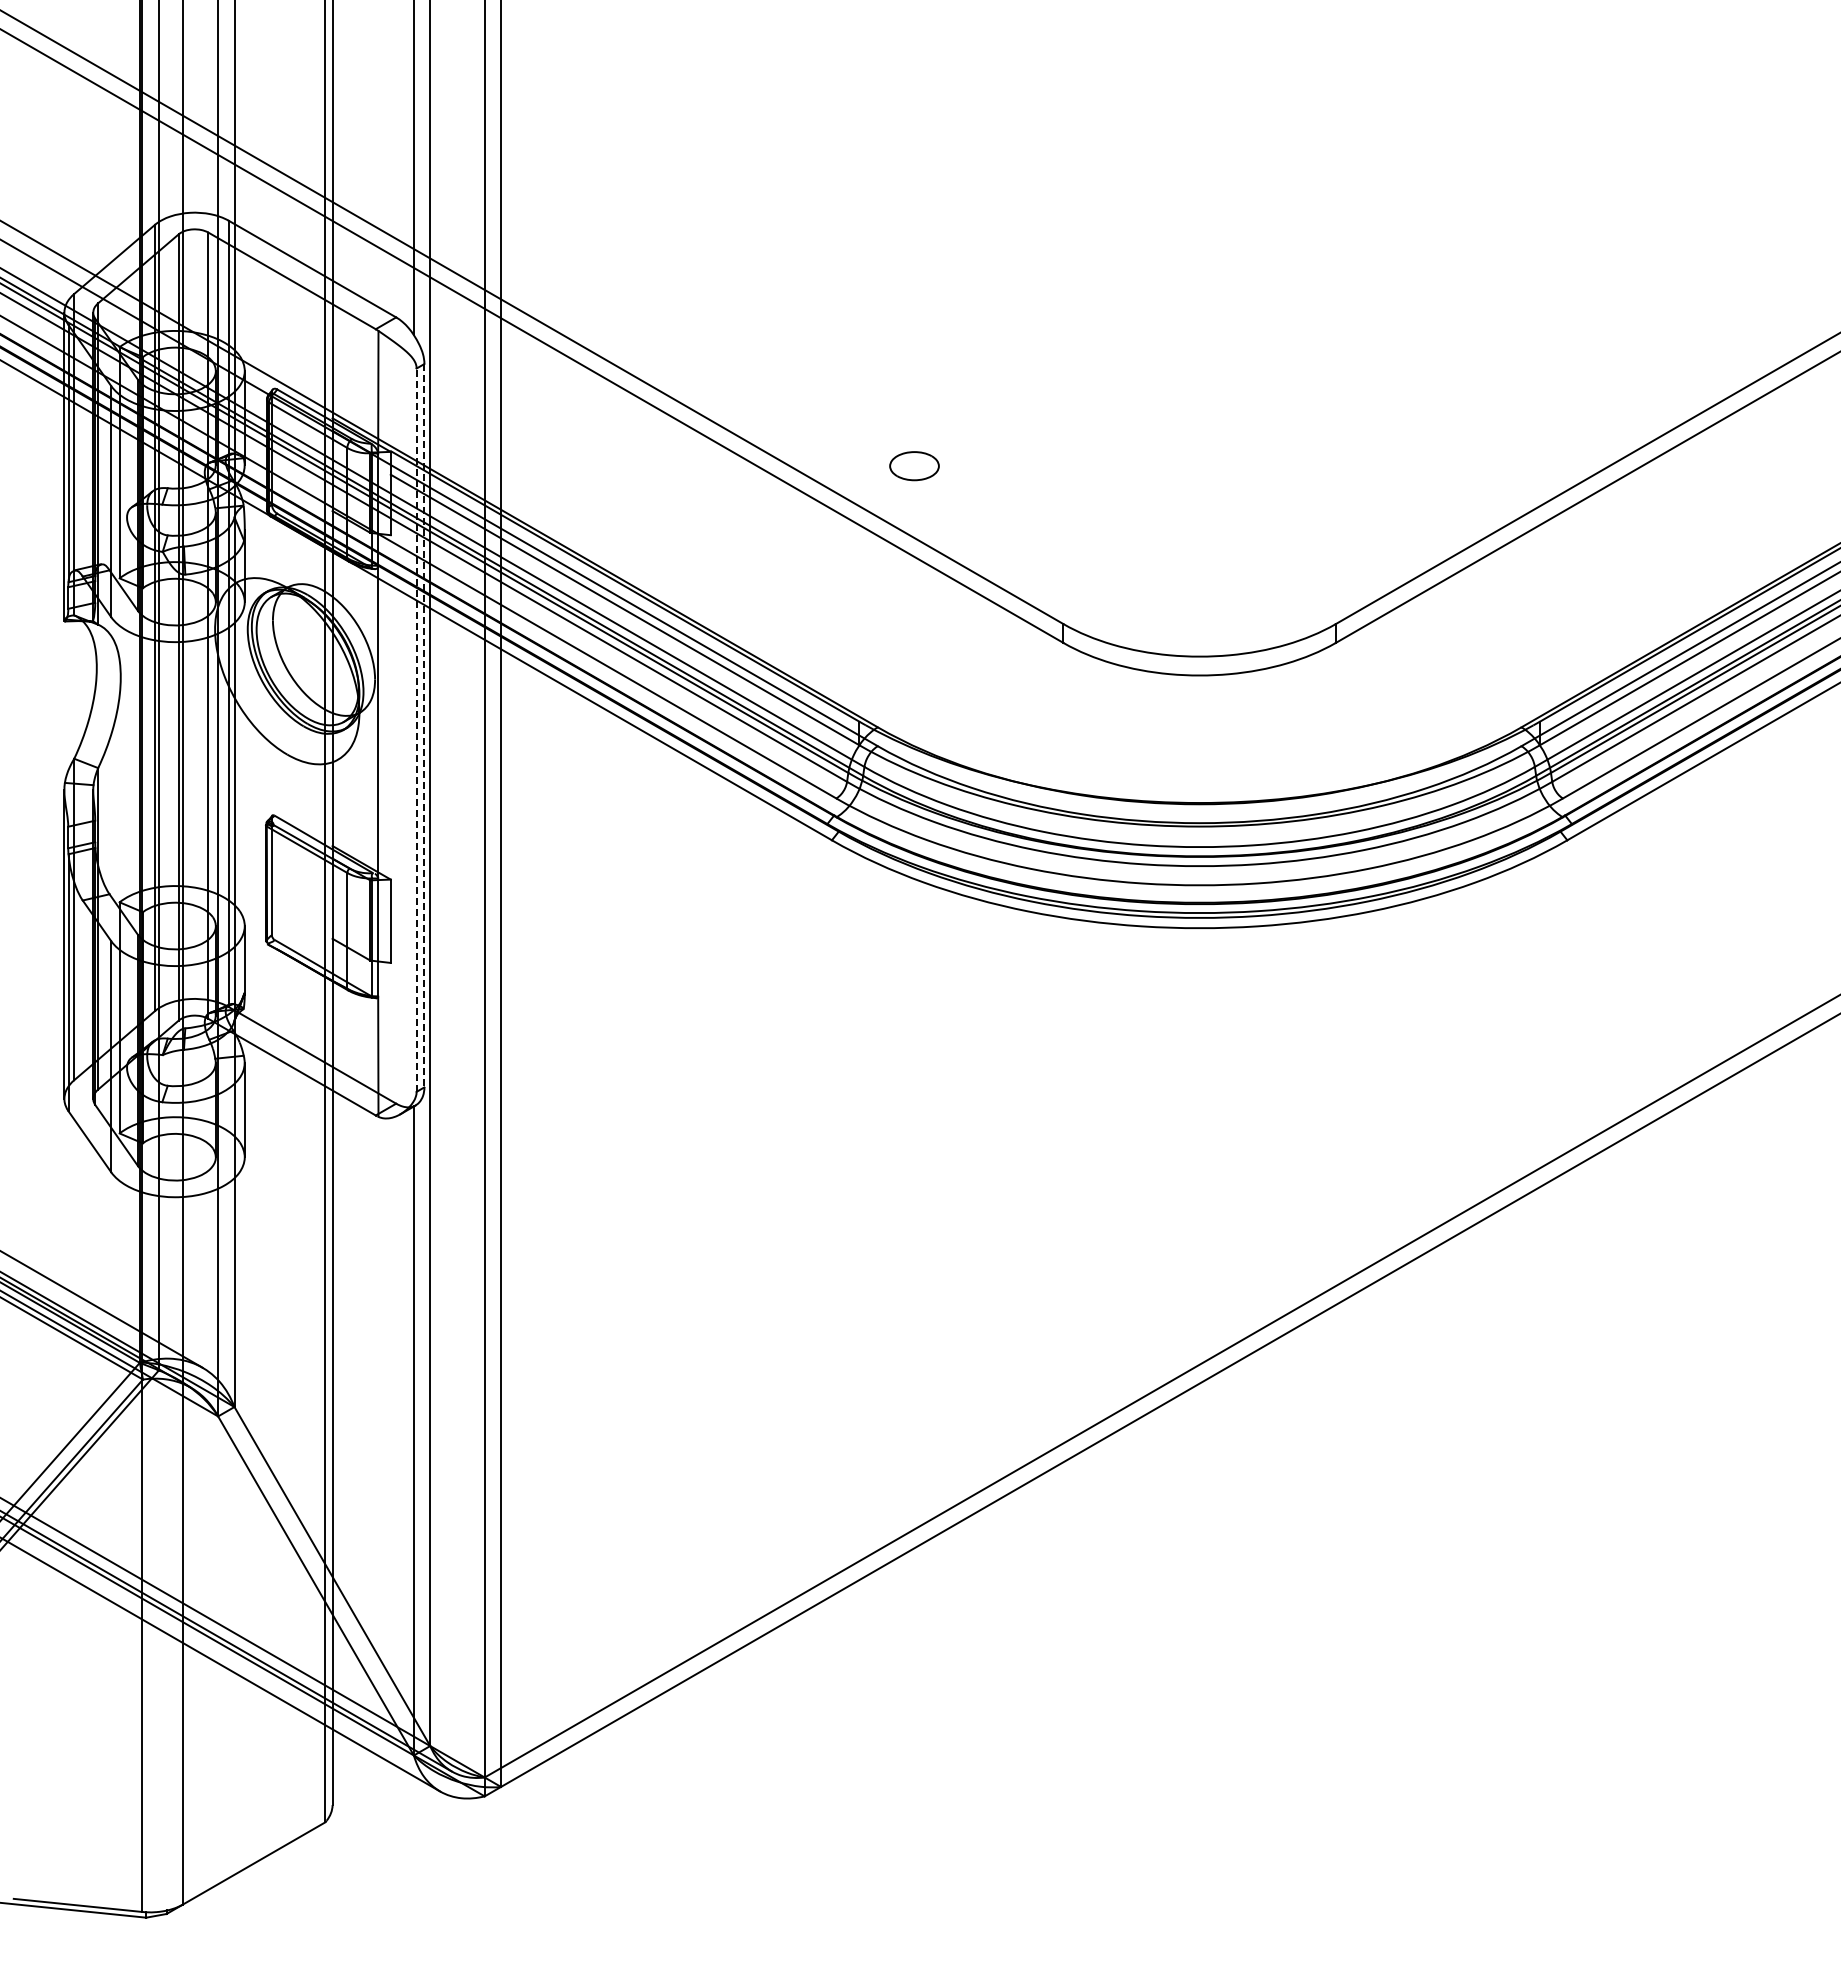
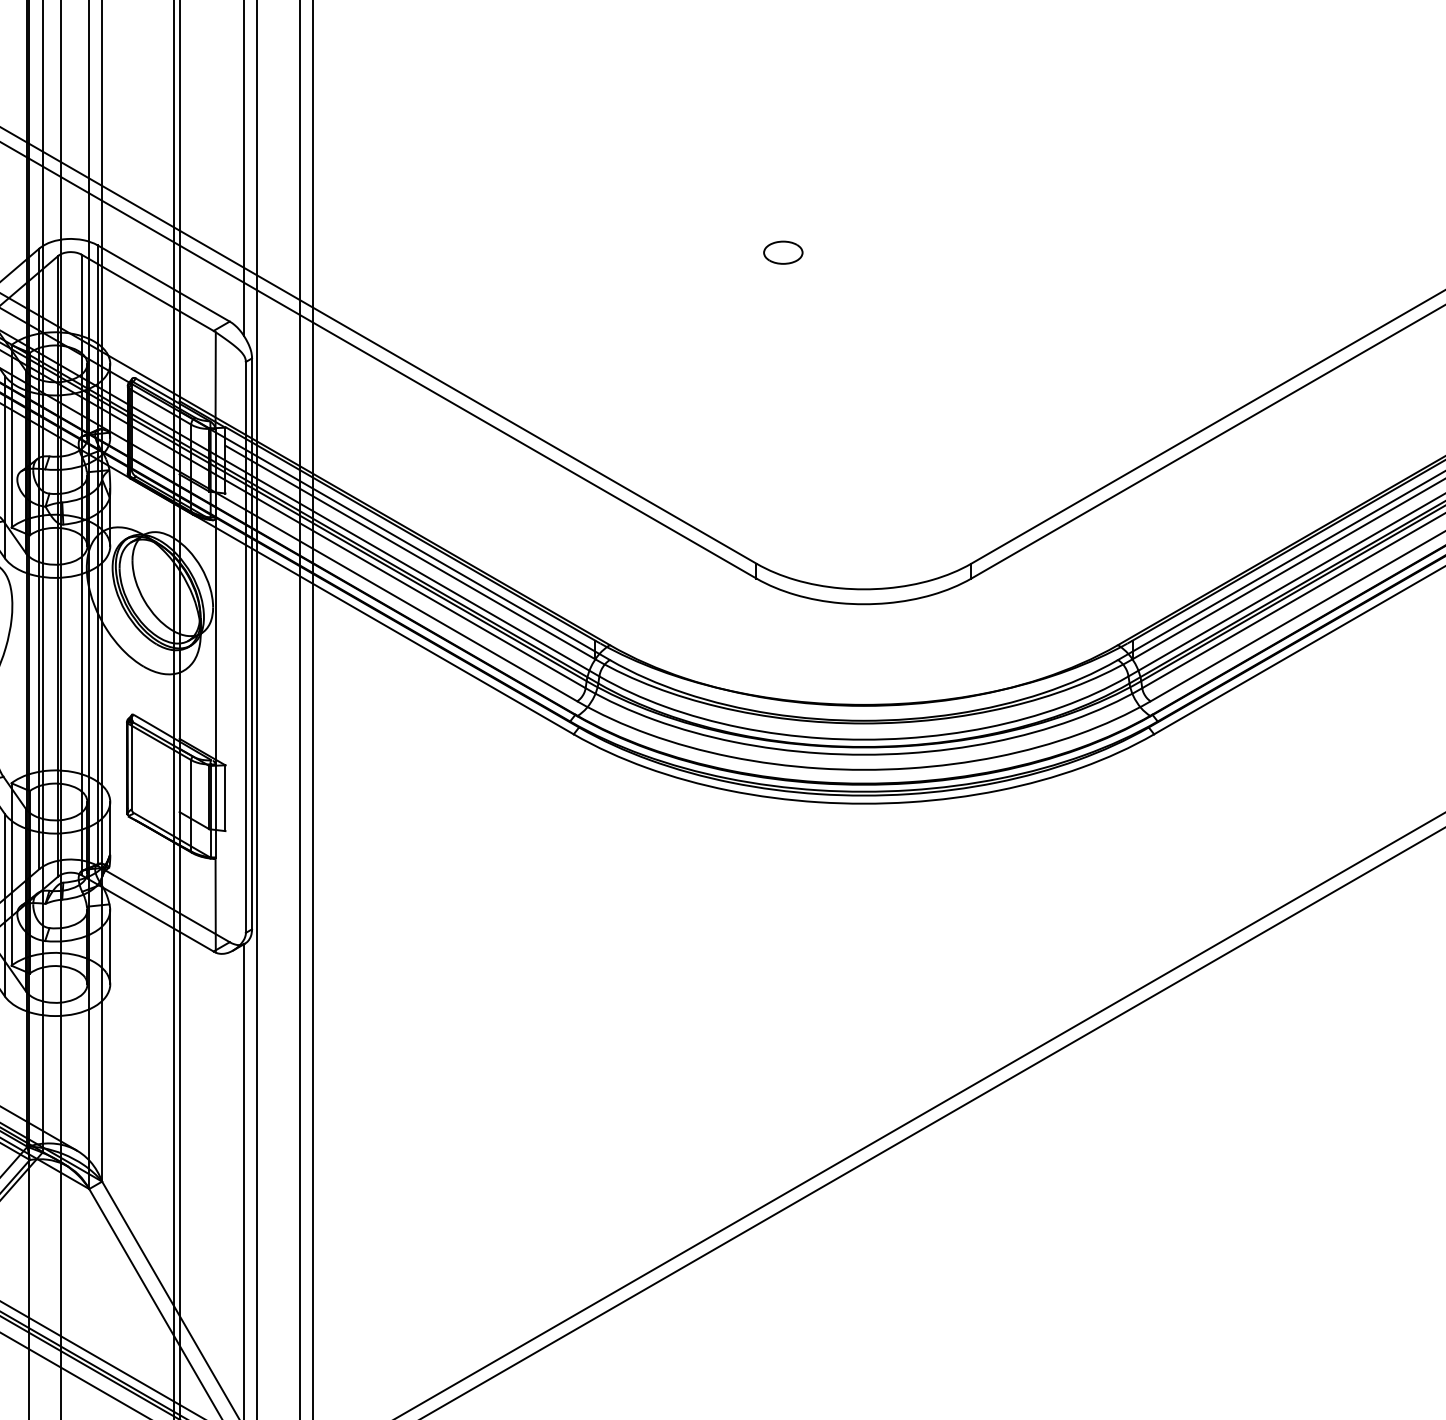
part: (914, 466) -> (783, 253), moved
line: (424, 725) -> (252, 643), dashed -> solid
line: (416, 730) -> (245, 647), dashed -> solid

